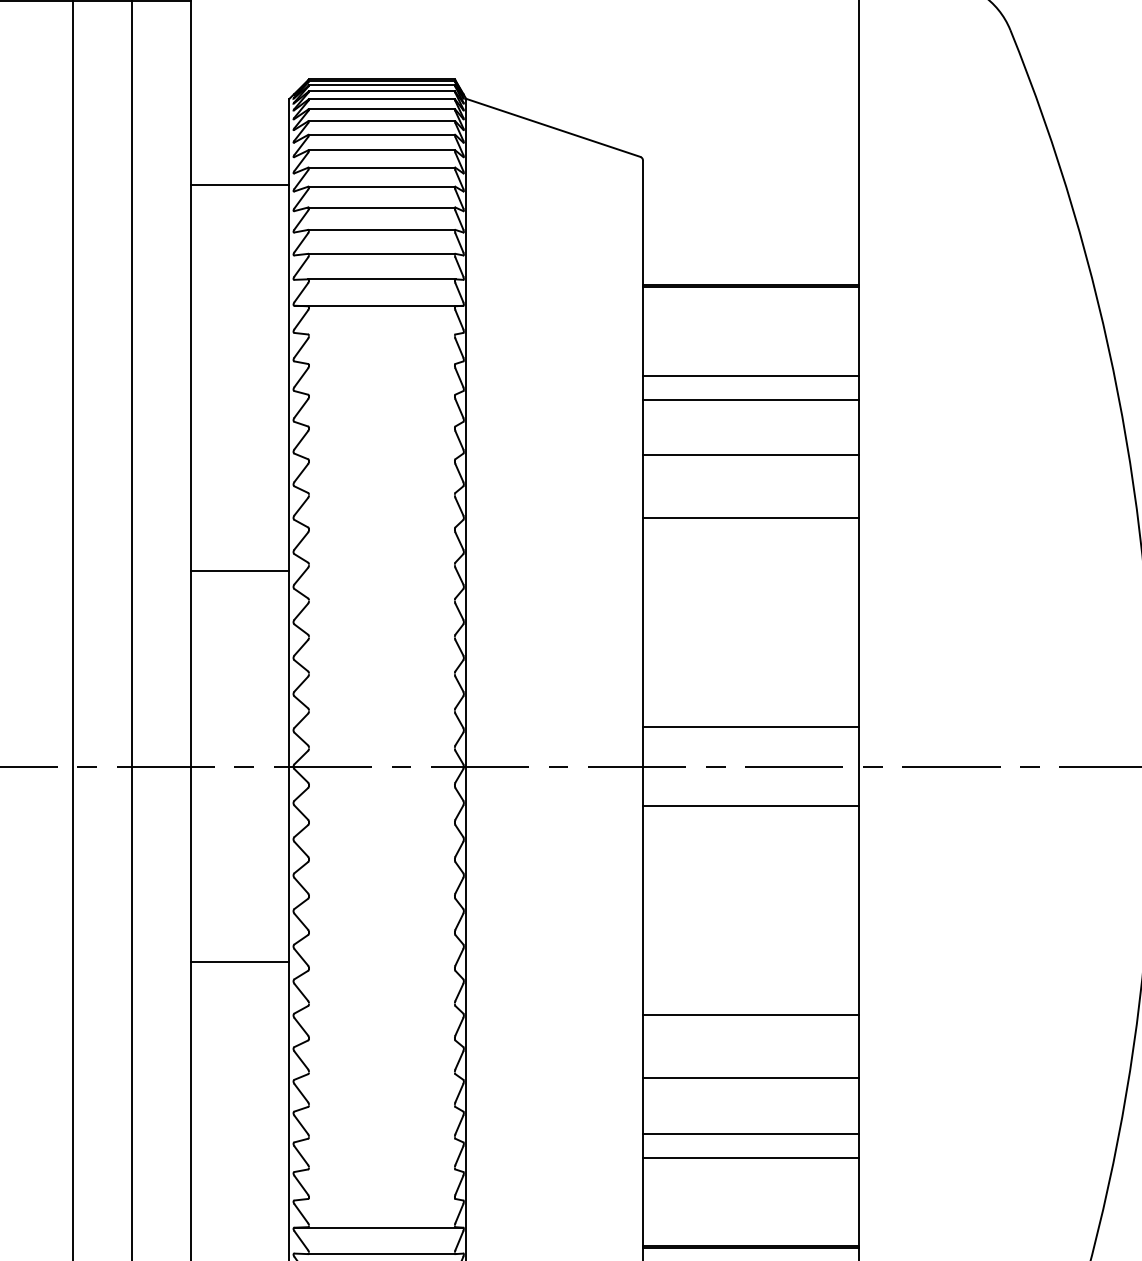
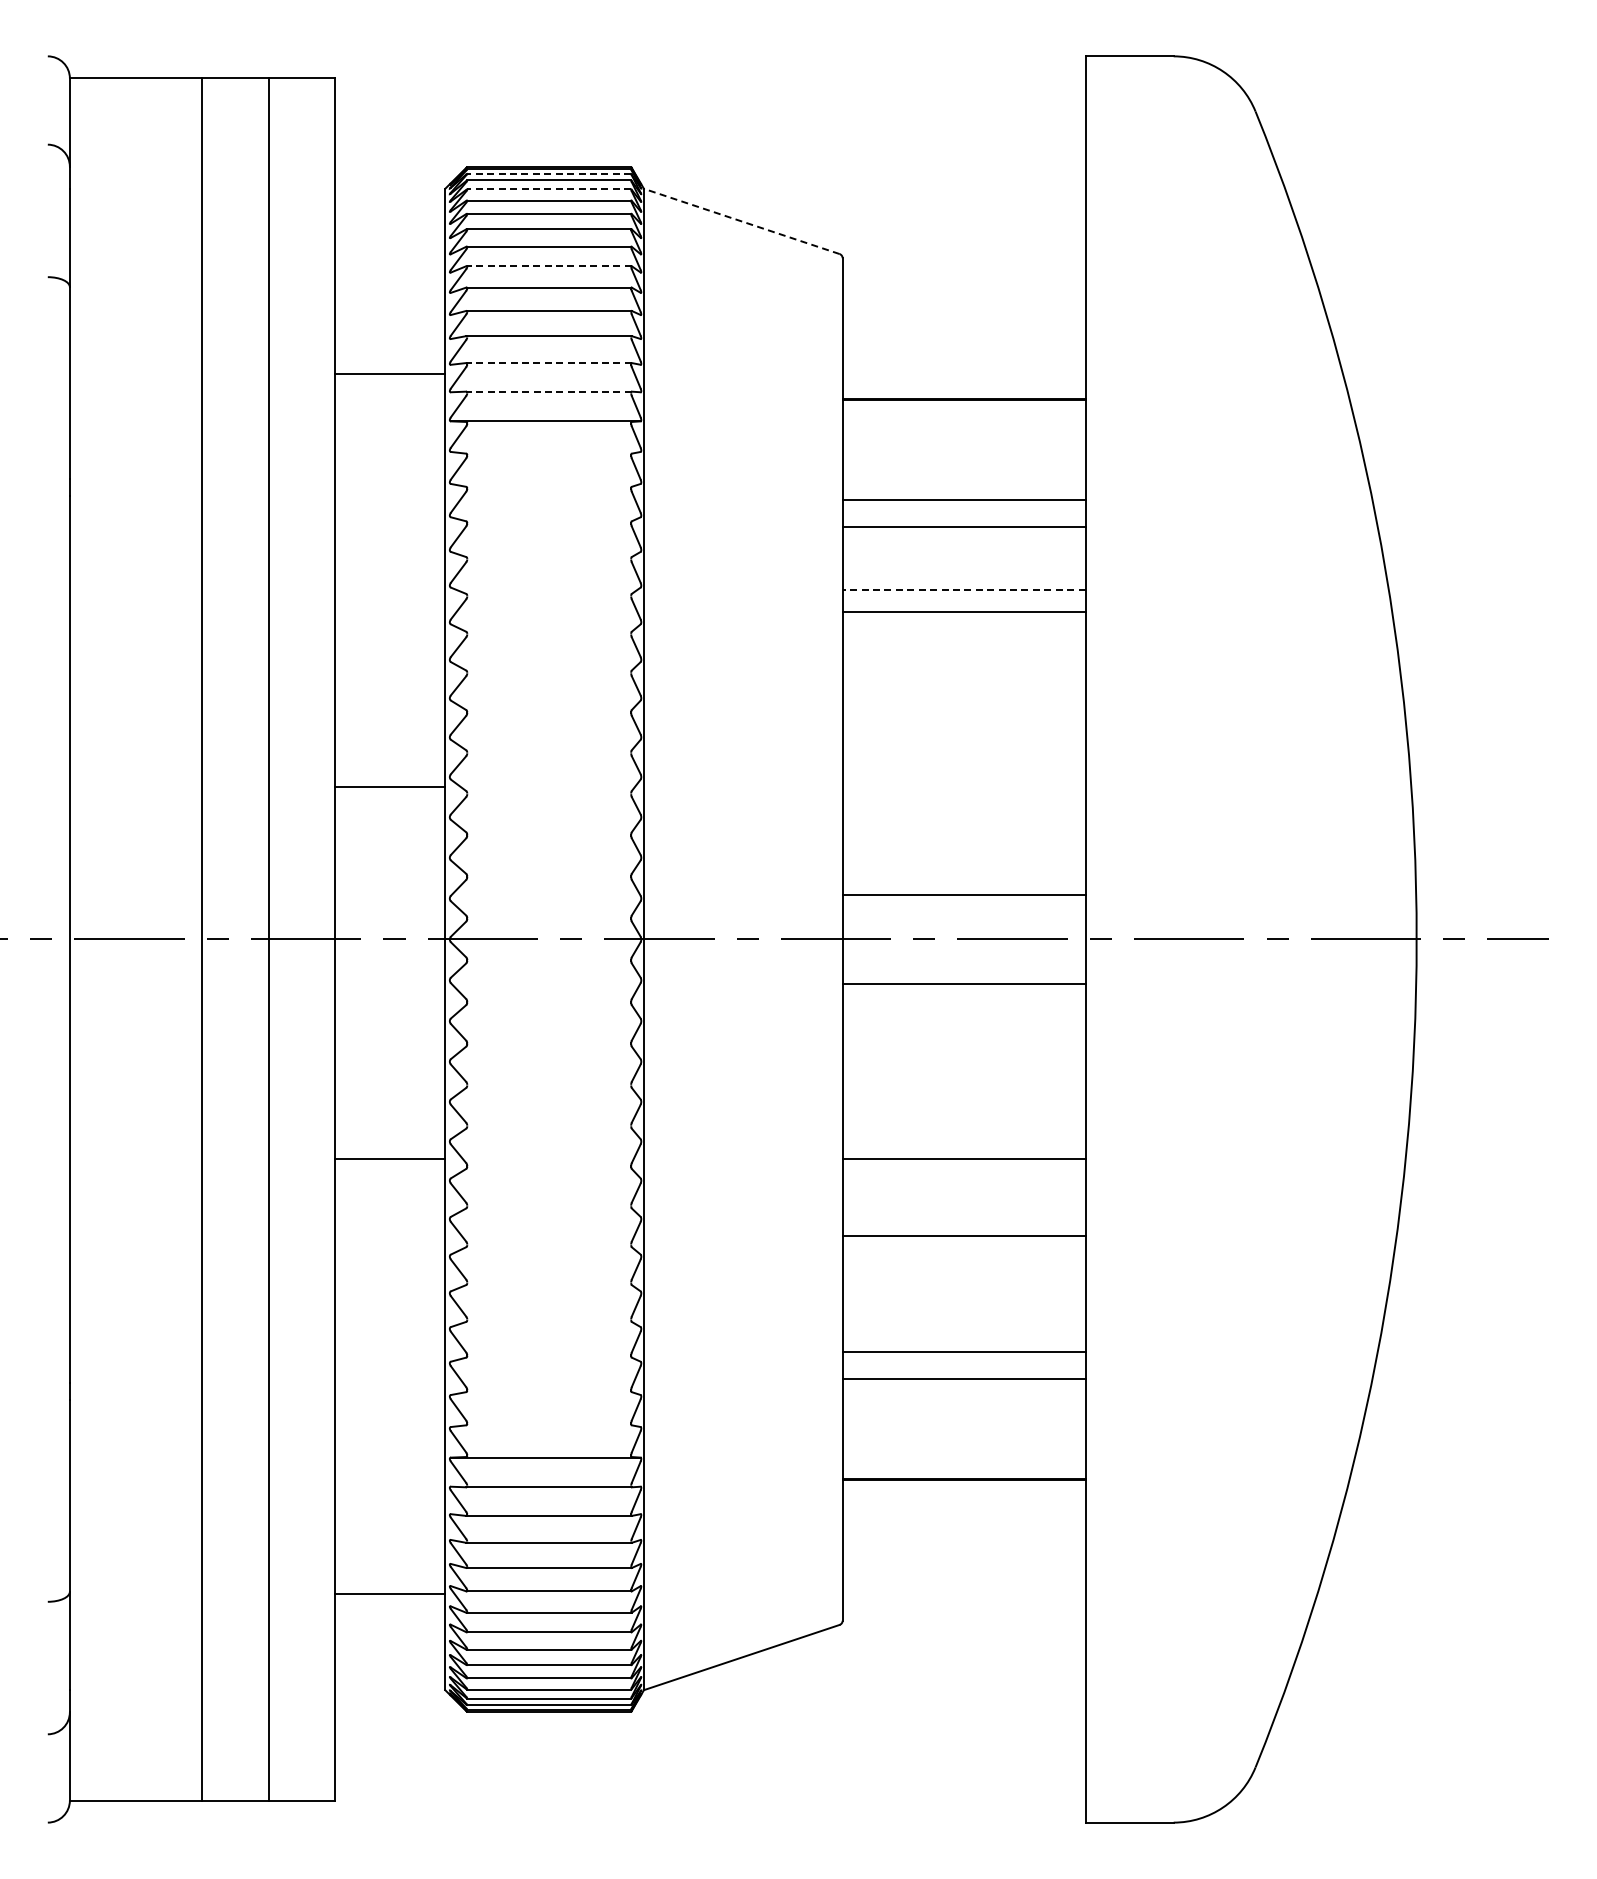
line: (382, 85) -> (549, 173), solid -> dashed
line: (381, 99) -> (548, 189), solid -> dashed
line: (553, 127) -> (741, 221), solid -> dashed
line: (381, 167) -> (548, 266), solid -> dashed
line: (239, 184) -> (389, 374), moved
line: (382, 254) -> (549, 363), solid -> dashed
line: (382, 279) -> (549, 391), solid -> dashed
line: (750, 455) -> (963, 589), solid -> dashed
line: (750, 518) -> (963, 612), moved
line: (239, 570) -> (389, 786), moved
line: (750, 1014) -> (963, 1158), moved
line: (750, 1078) -> (963, 1236), moved

